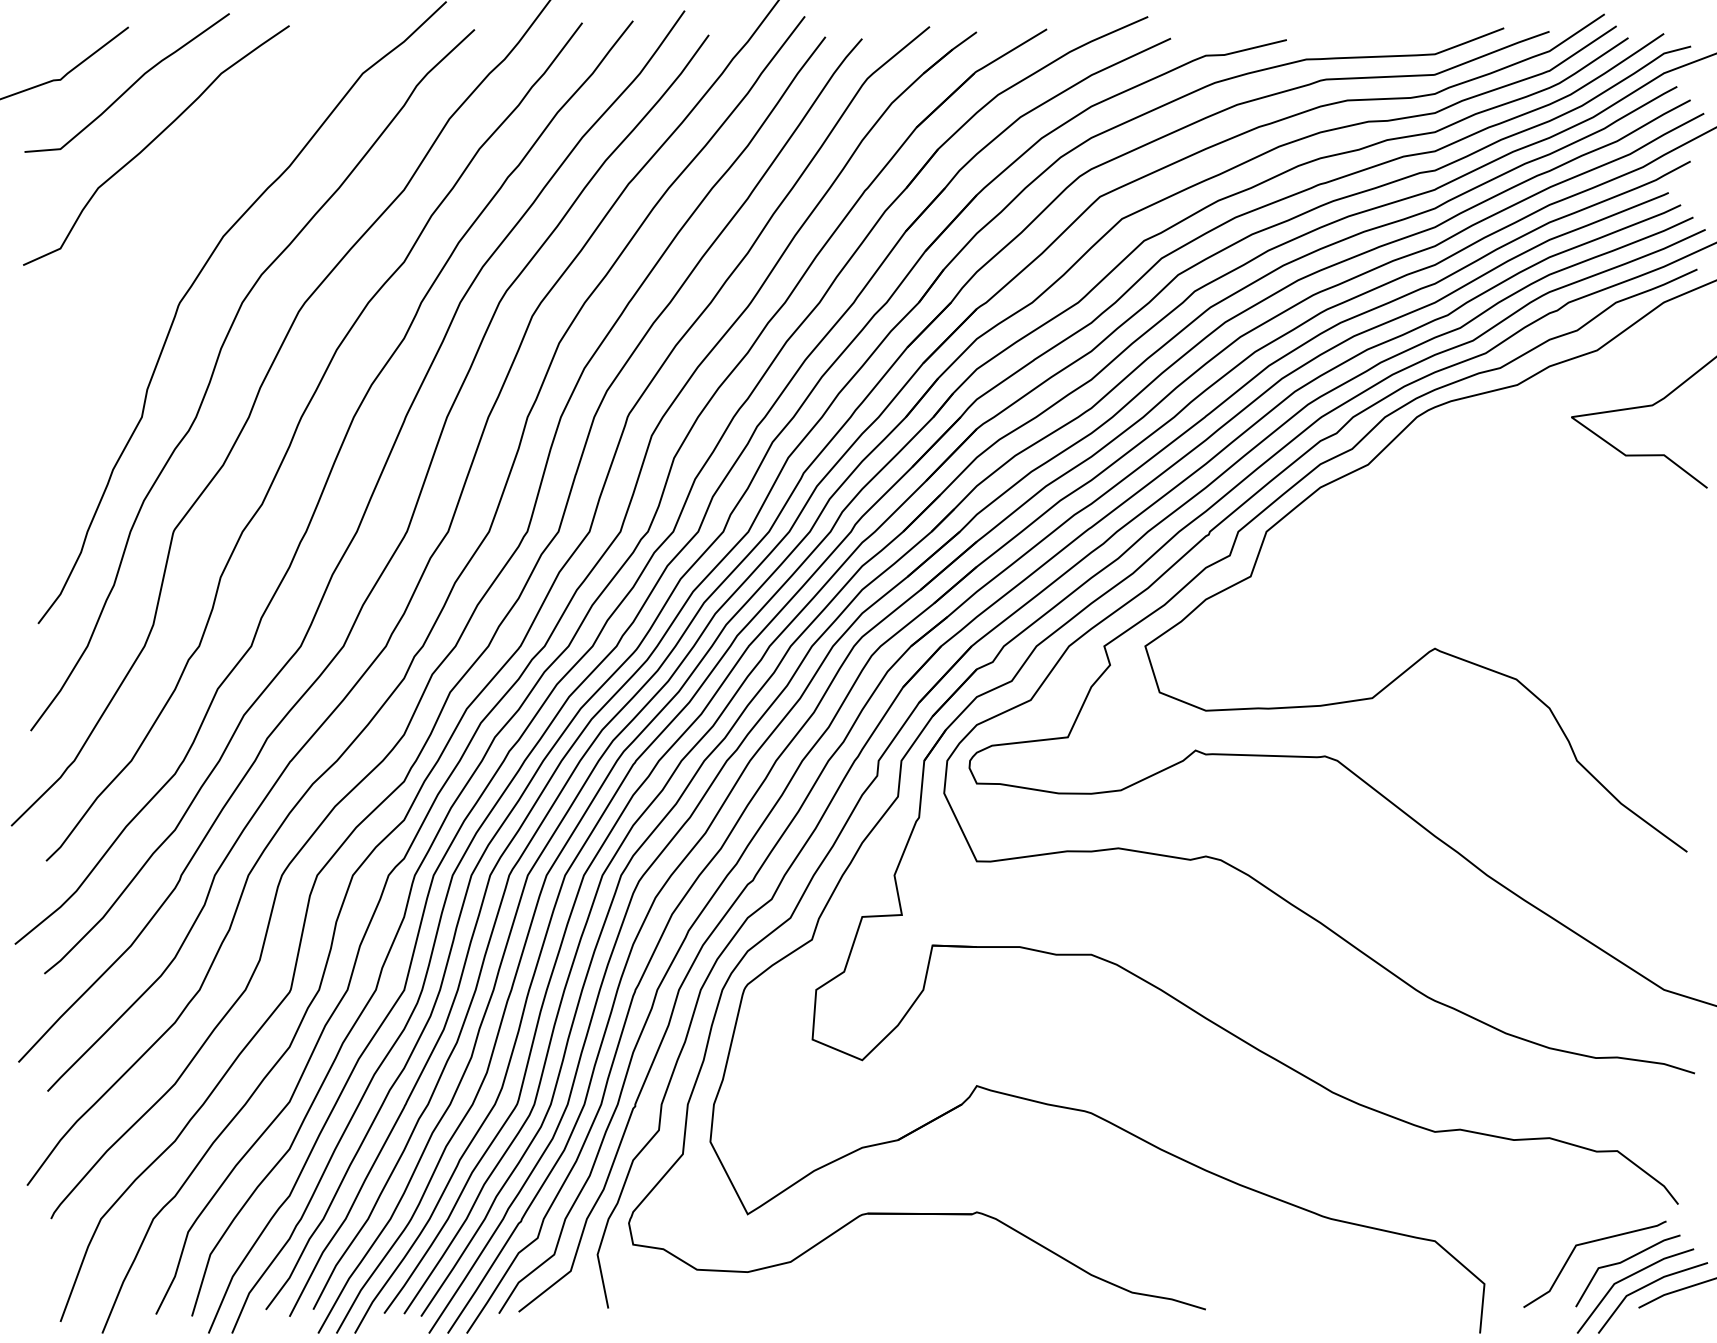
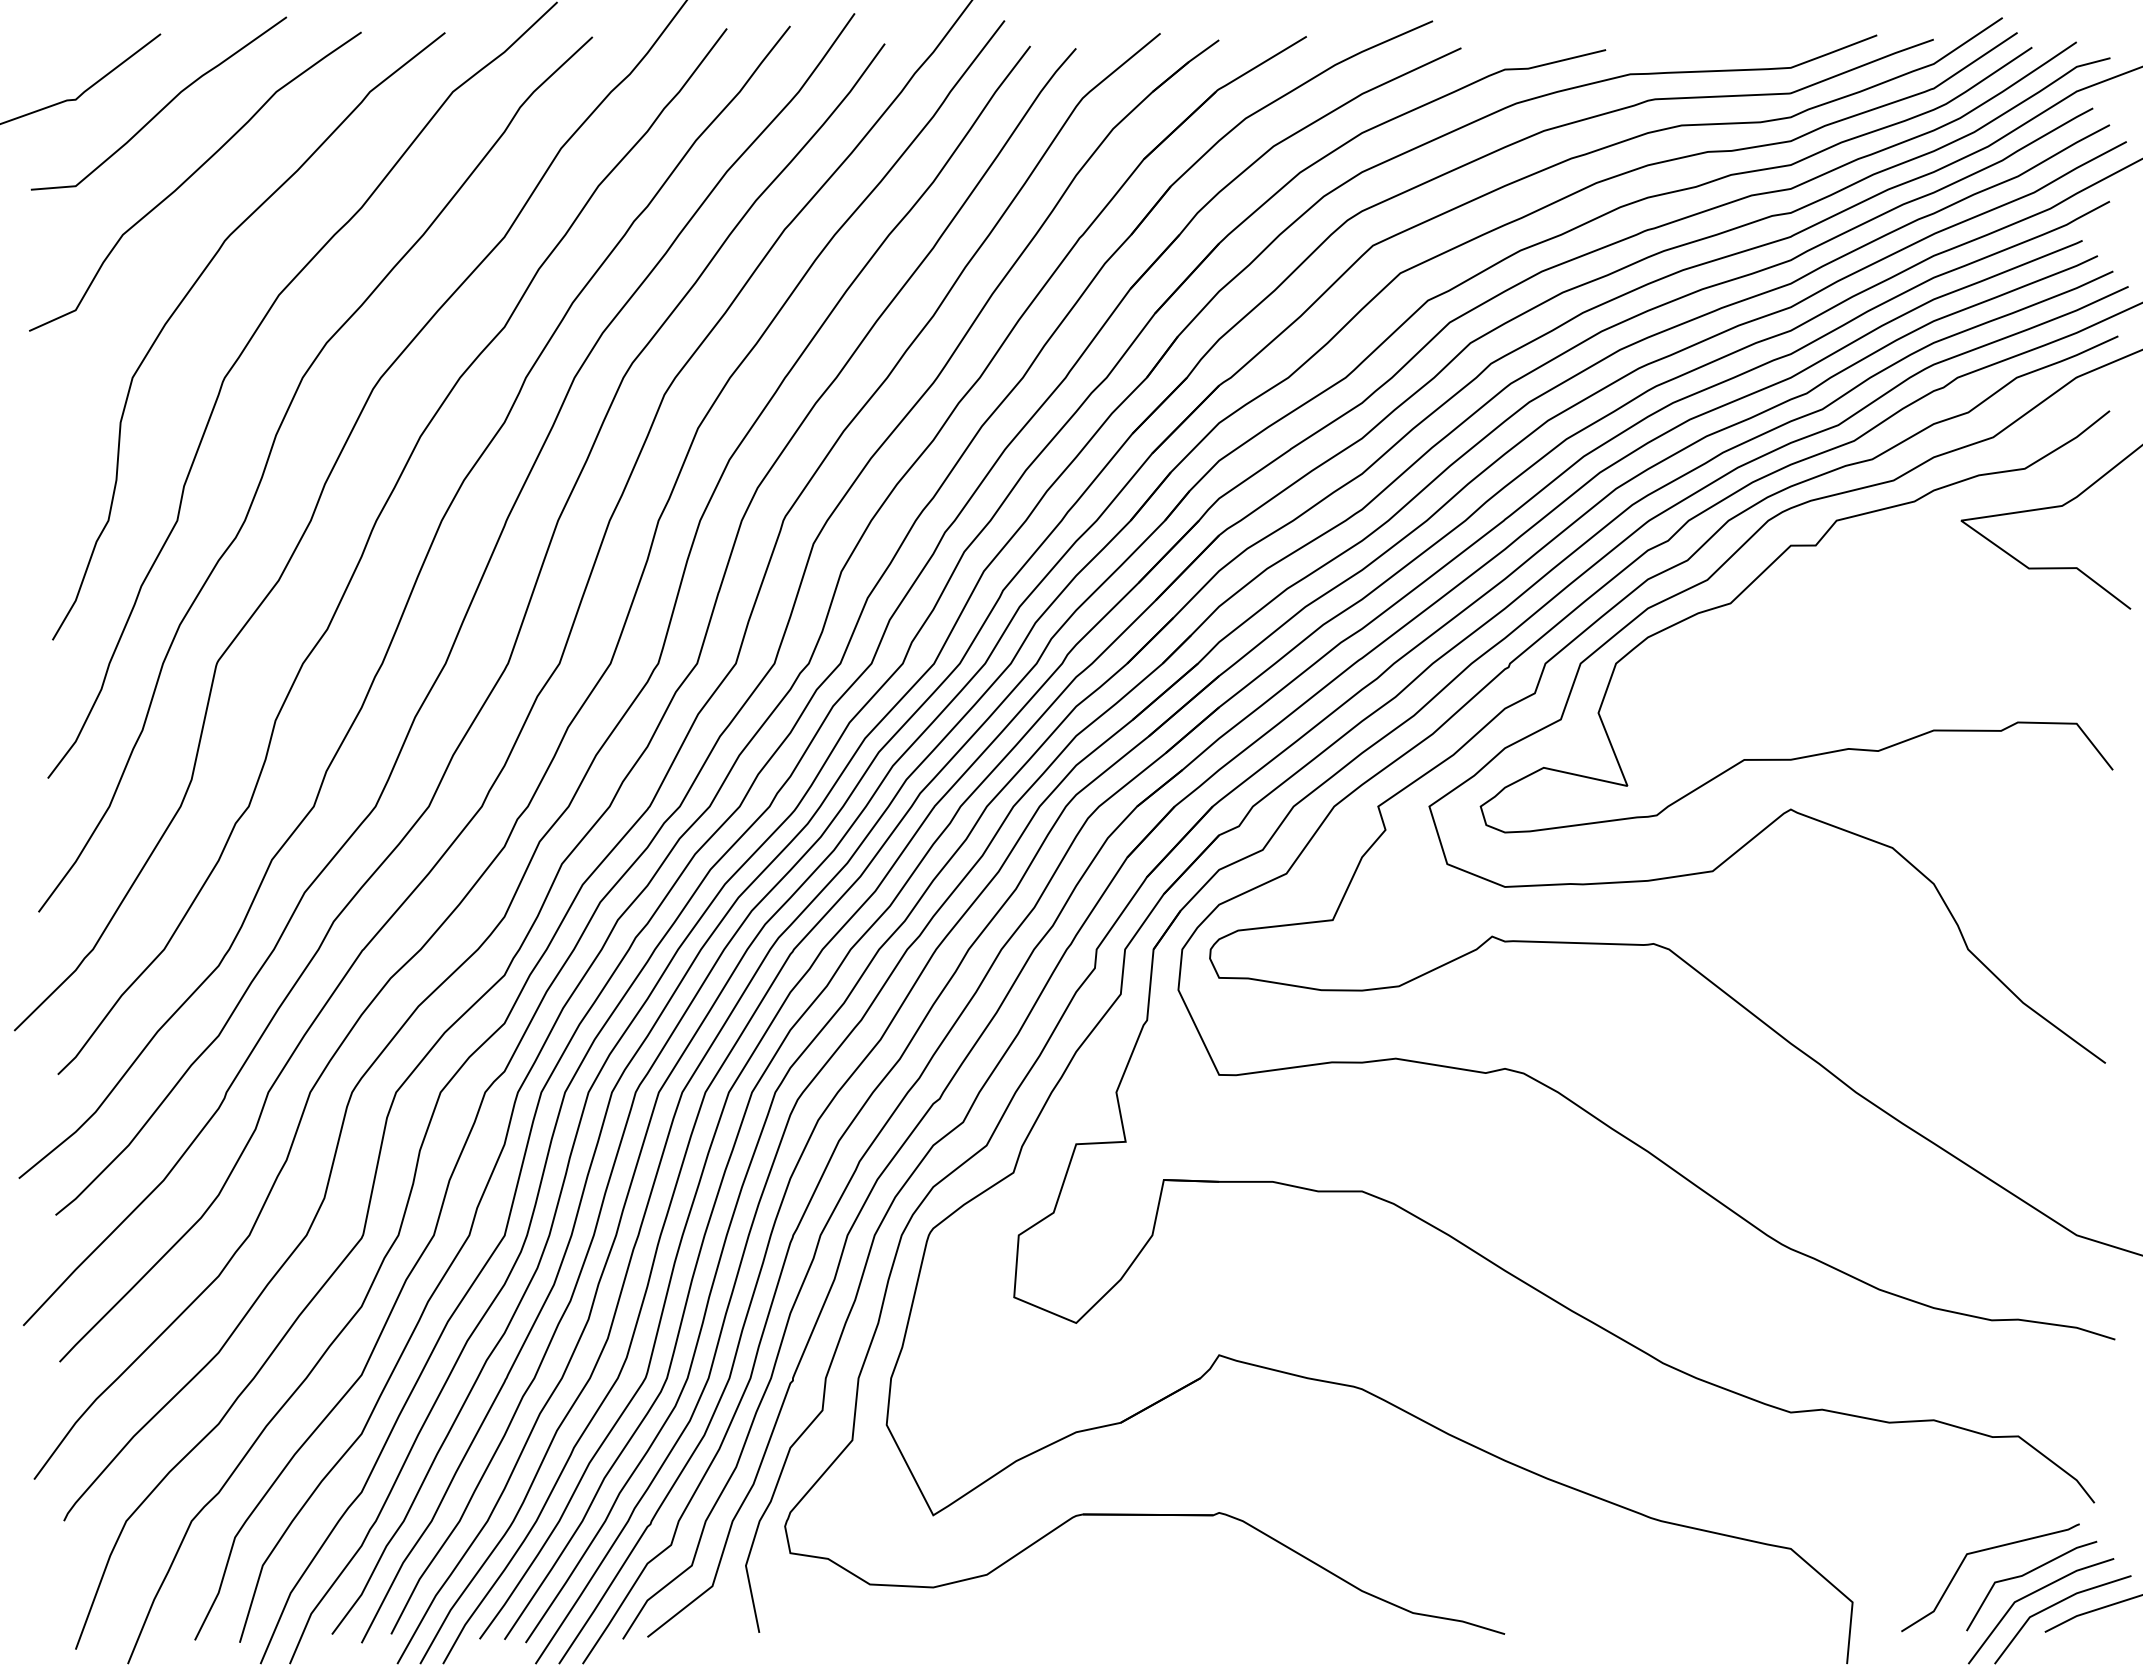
curve: (152, 233) -> (190, 291), added
curve: (1409, 463) -> (1758, 578), added

